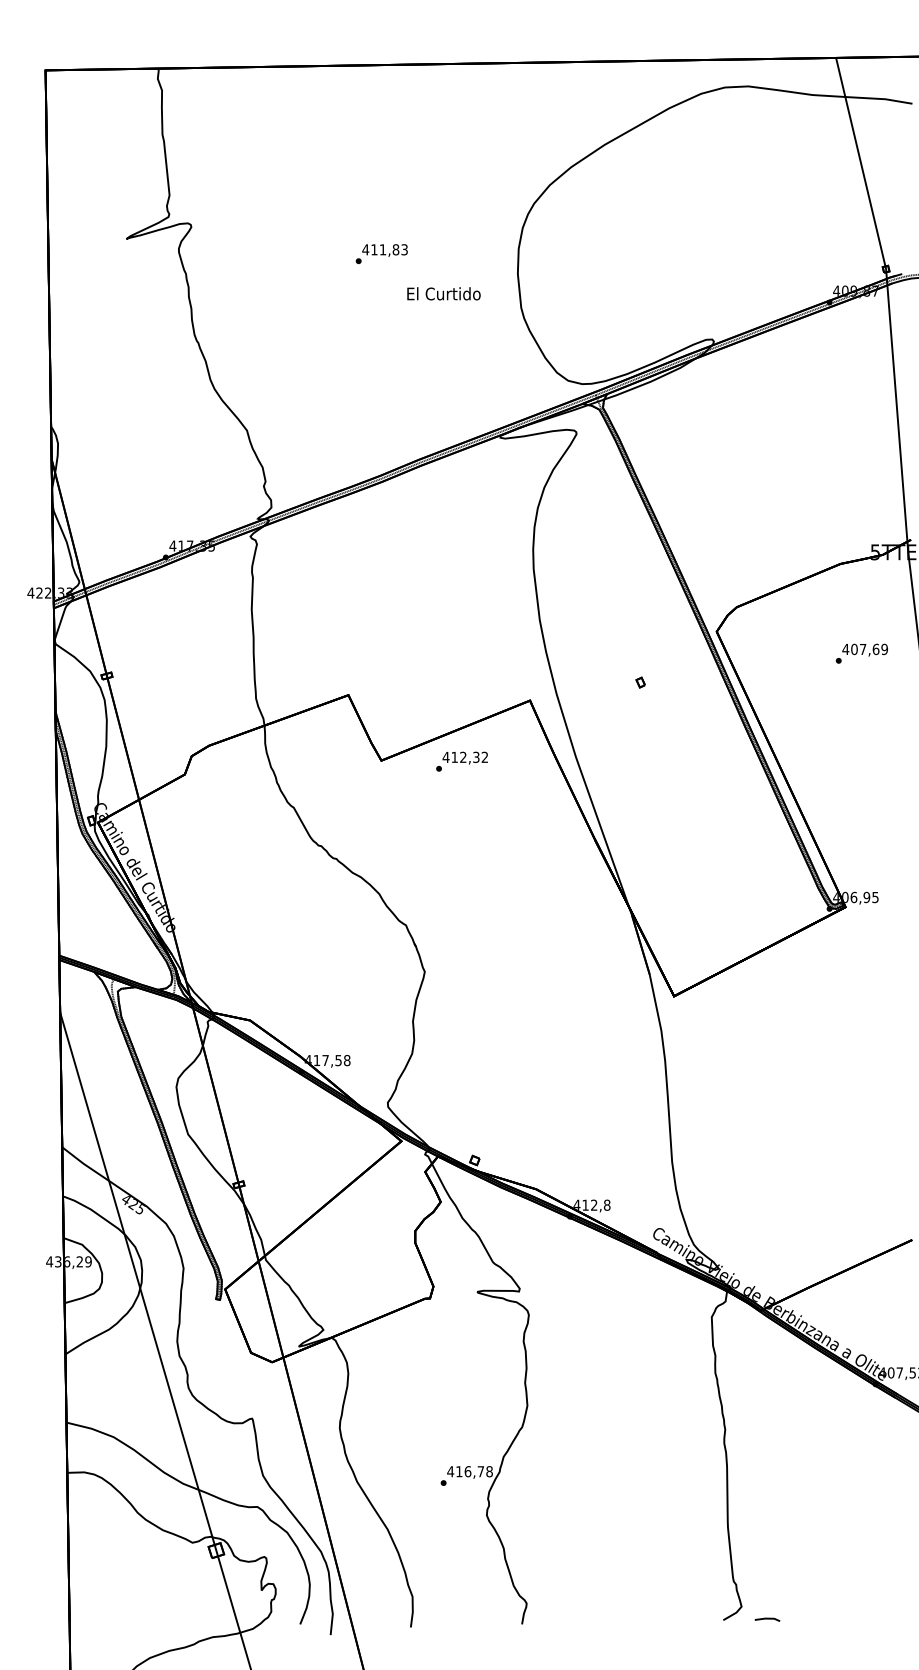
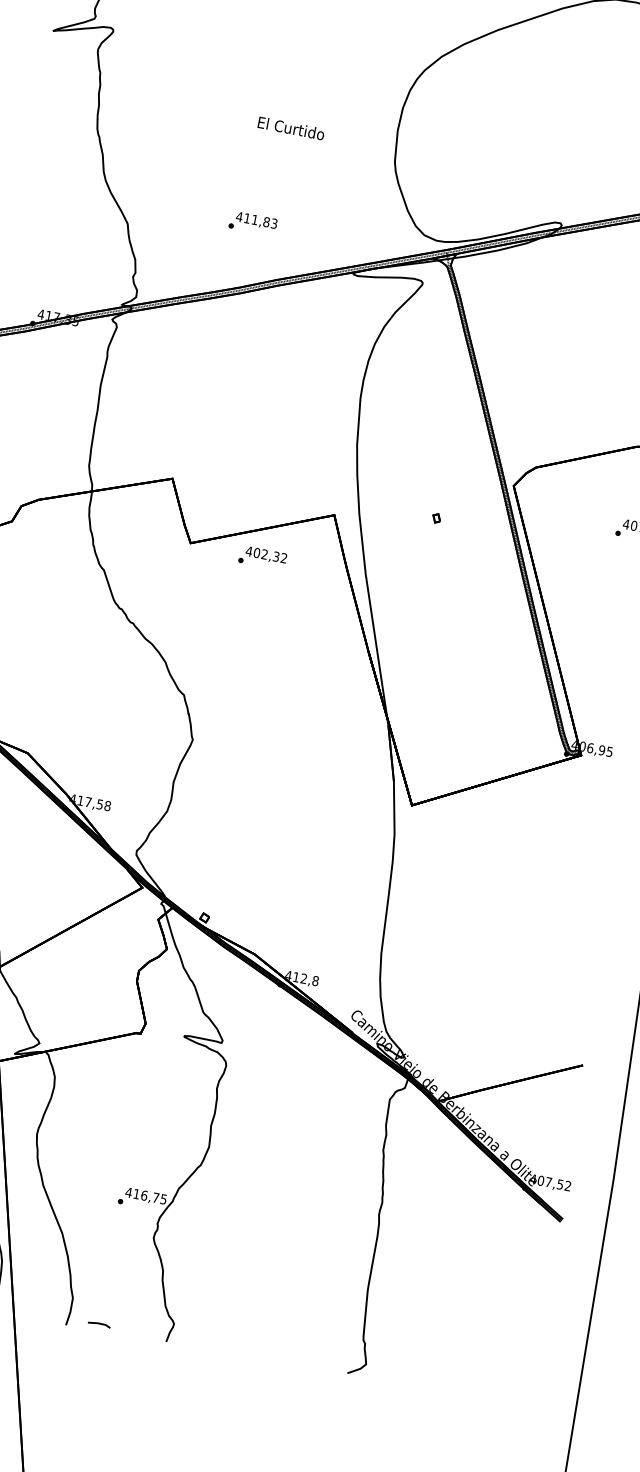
text: (381, 254) -> (252, 223), moved
text: (443, 293) -> (290, 128), moved
text: (454, 756) -> (256, 552), 412,32 -> 402,32
text: (489, 1471) -> (163, 1199), 416,78 -> 416,75
line: (767, 1619) -> (99, 1324), moved

